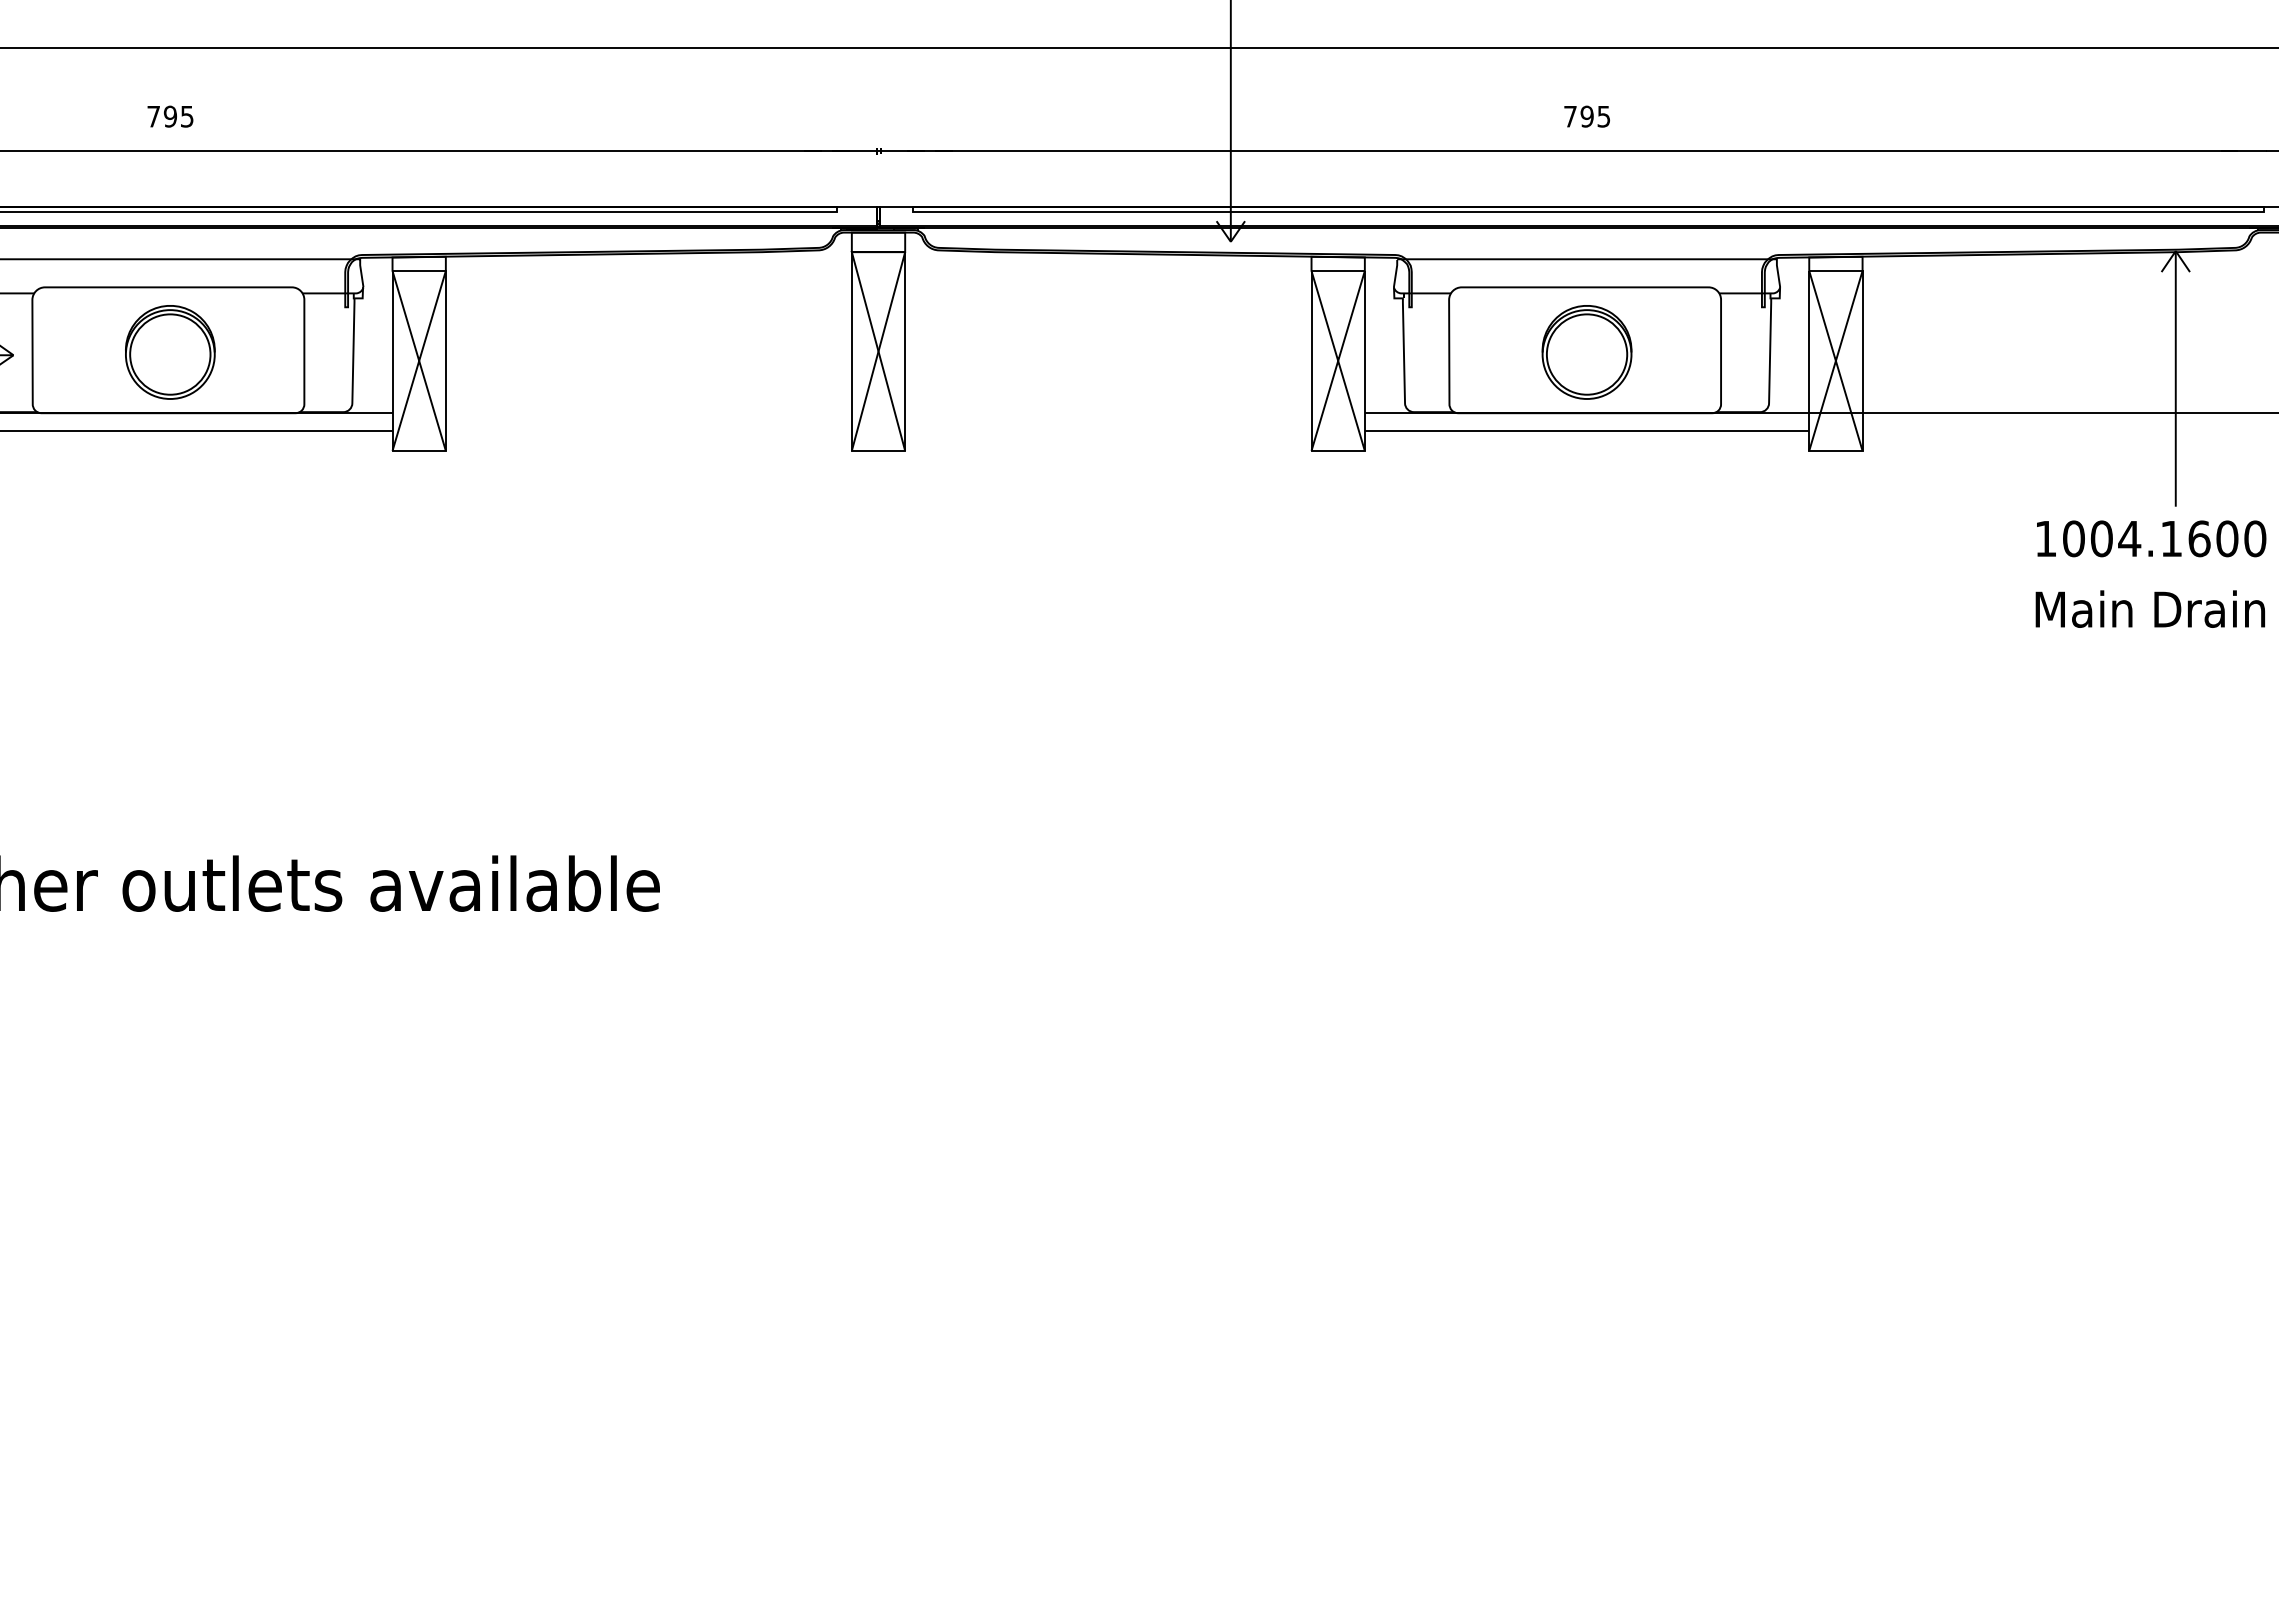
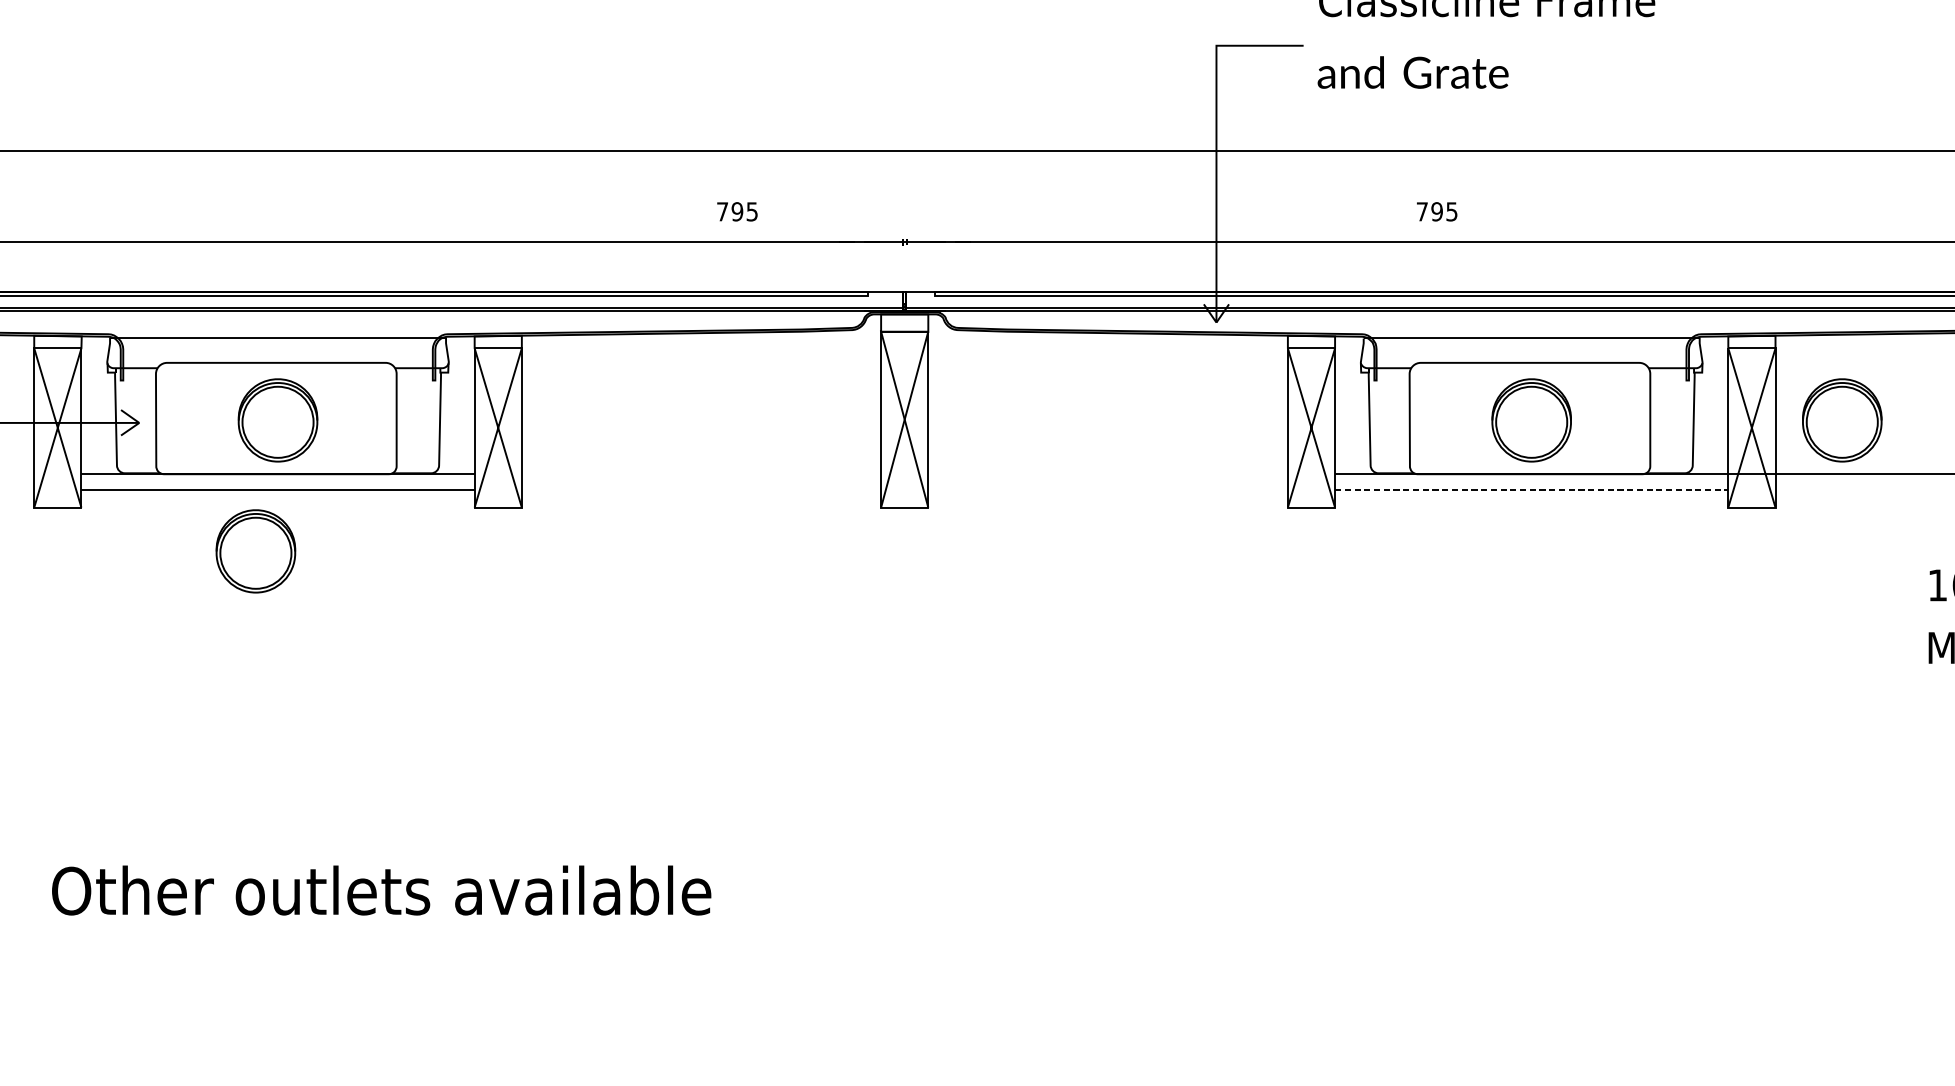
text: (170, 116) -> (737, 211), moved
text: (1586, 116) -> (1436, 211), moved
part: (1937, 352) -> (1841, 420), added
line: (1587, 430) -> (1532, 489), solid -> dashed
part: (145, 500) -> (256, 551), added

